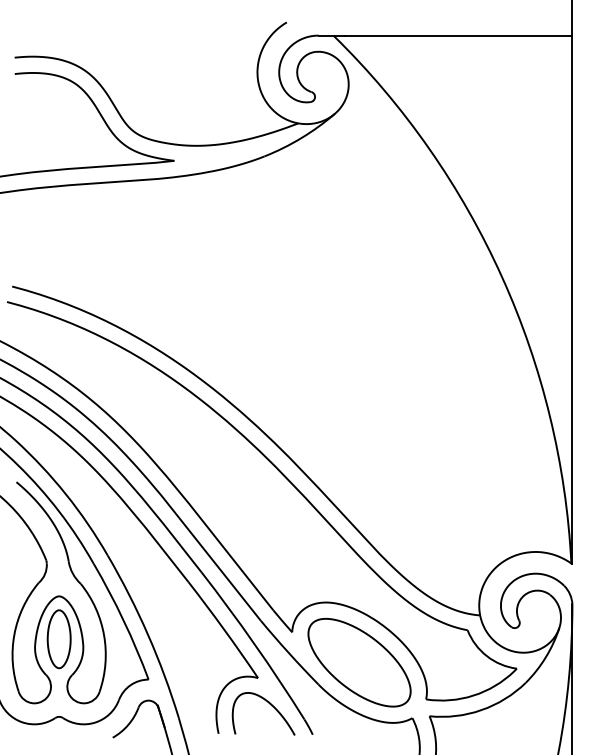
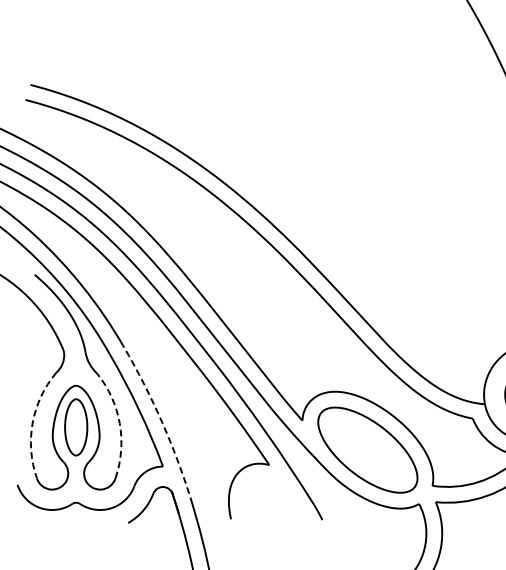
arc: (14, 634) -> (32, 422), solid -> dashed
arc: (148, 634) -> (162, 422), solid -> dashed
arc: (104, 635) -> (120, 423), solid -> dashed
curve: (270, 705) -> (281, 491), removed

